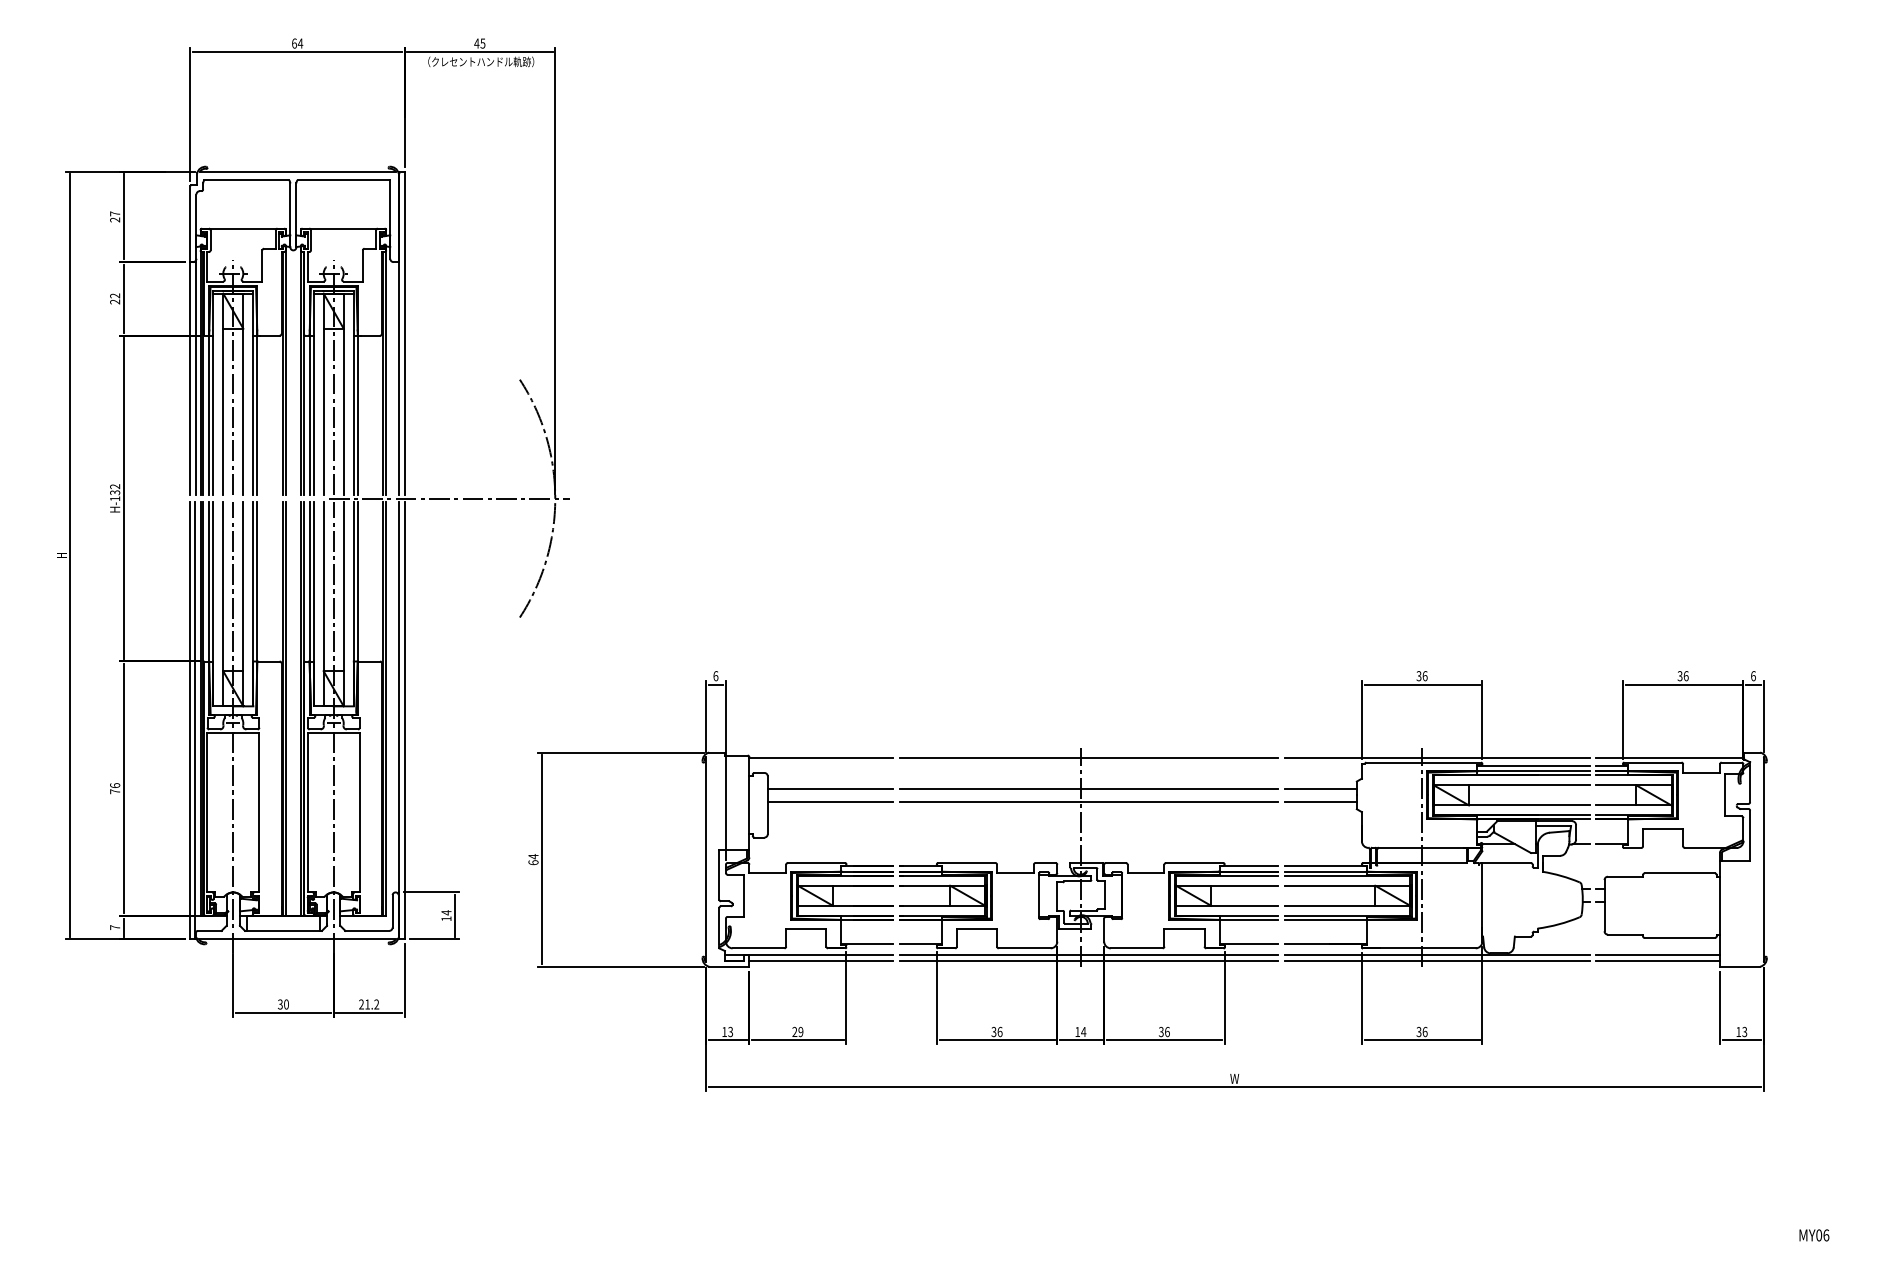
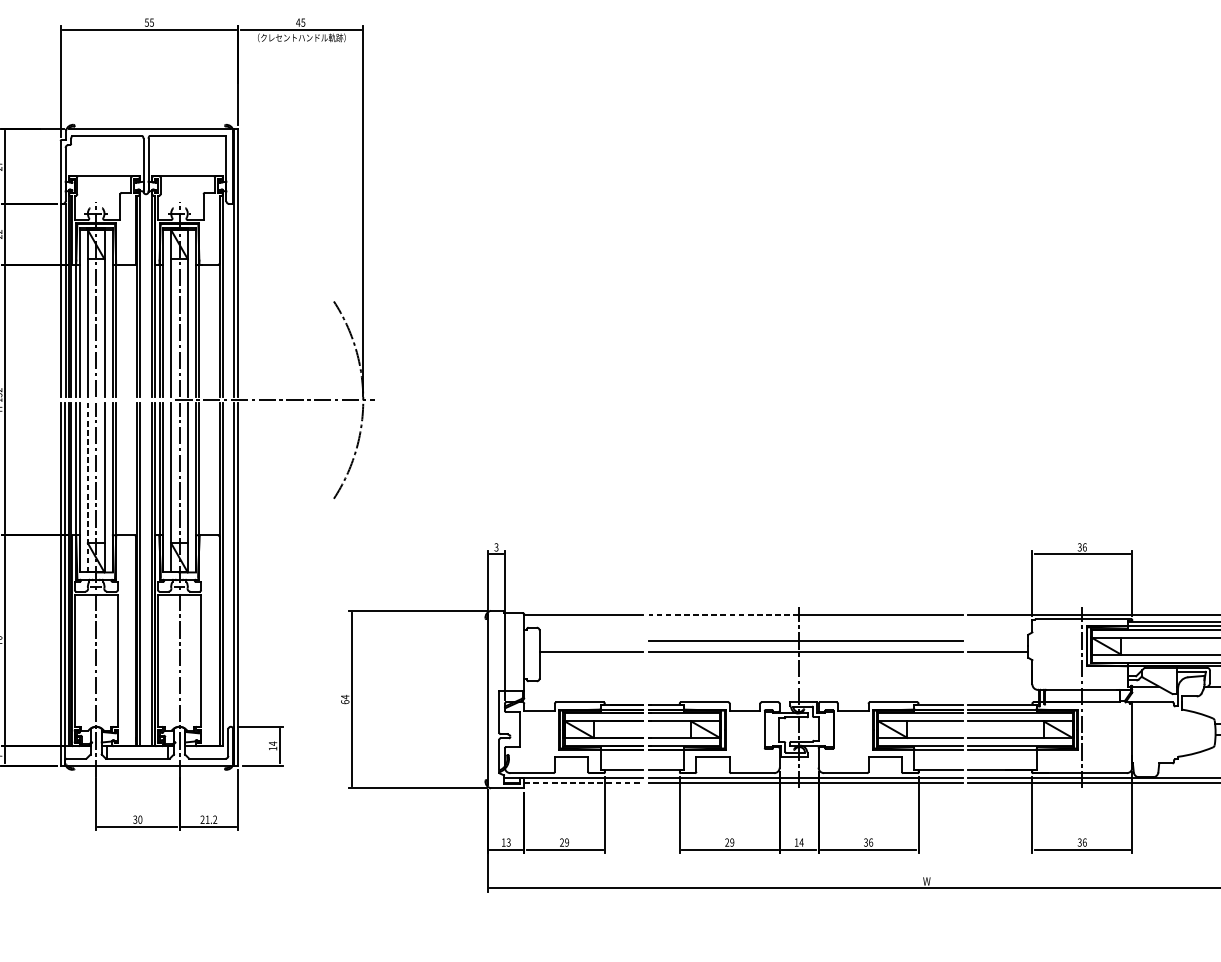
text: (297, 43) -> (149, 22), 64 -> 55
line: (223, 604) -> (88, 487), solid -> dashed
text: (715, 676) -> (496, 547), 6 -> 3
line: (990, 758) -> (724, 615), solid -> dashed
line: (829, 788) -> (590, 640), removed
line: (1320, 788) -> (998, 640), removed
line: (821, 960) -> (584, 783), solid -> dashed
text: (996, 1032) -> (729, 842), 36 -> 29

